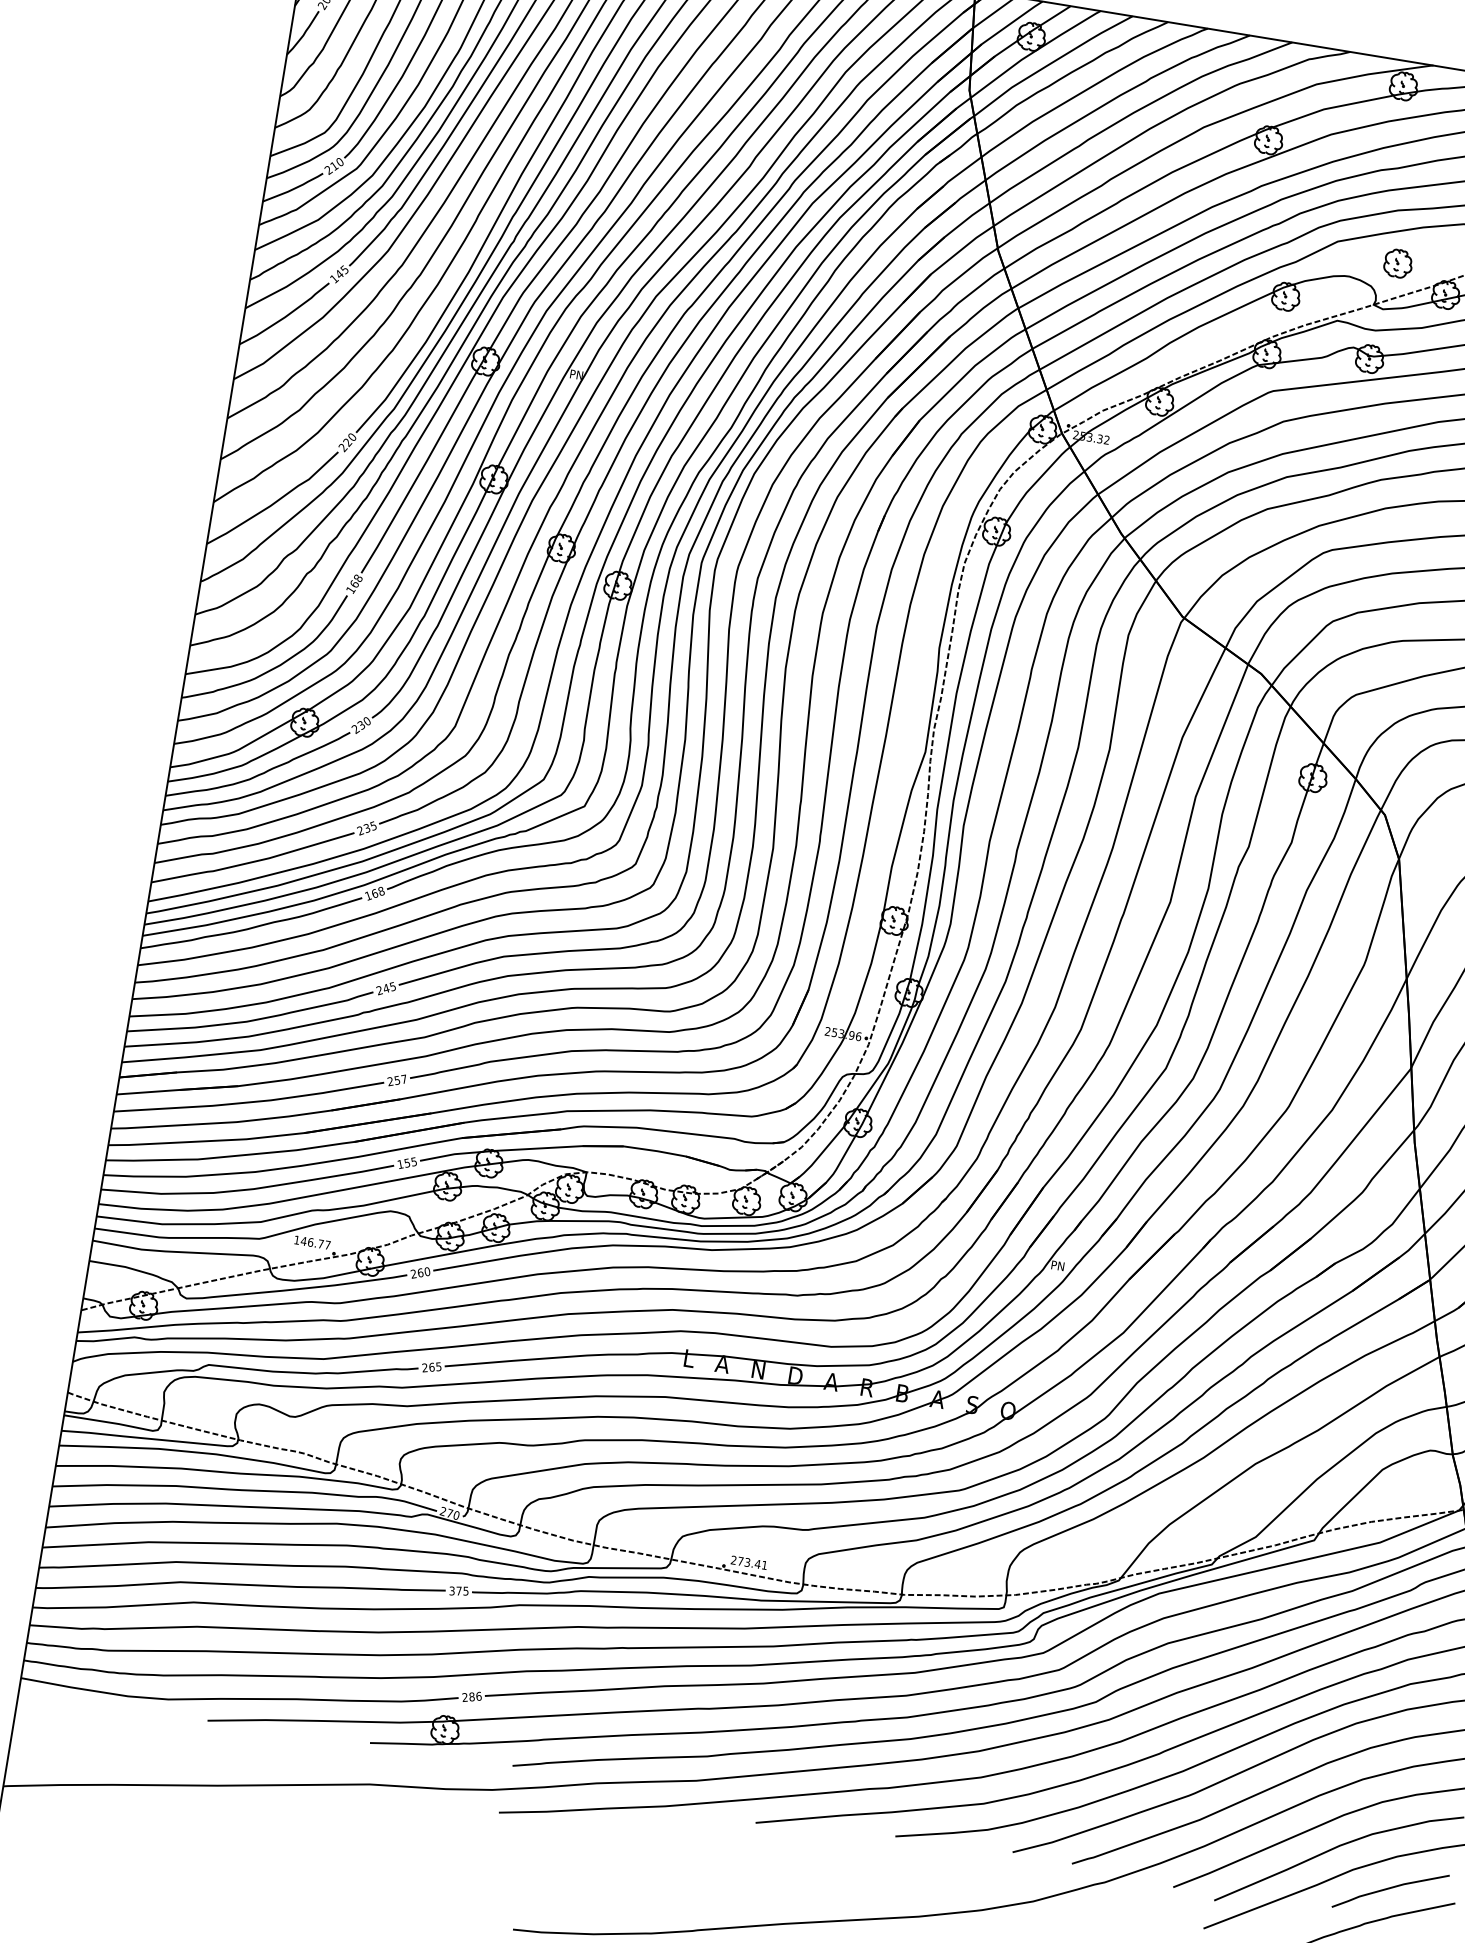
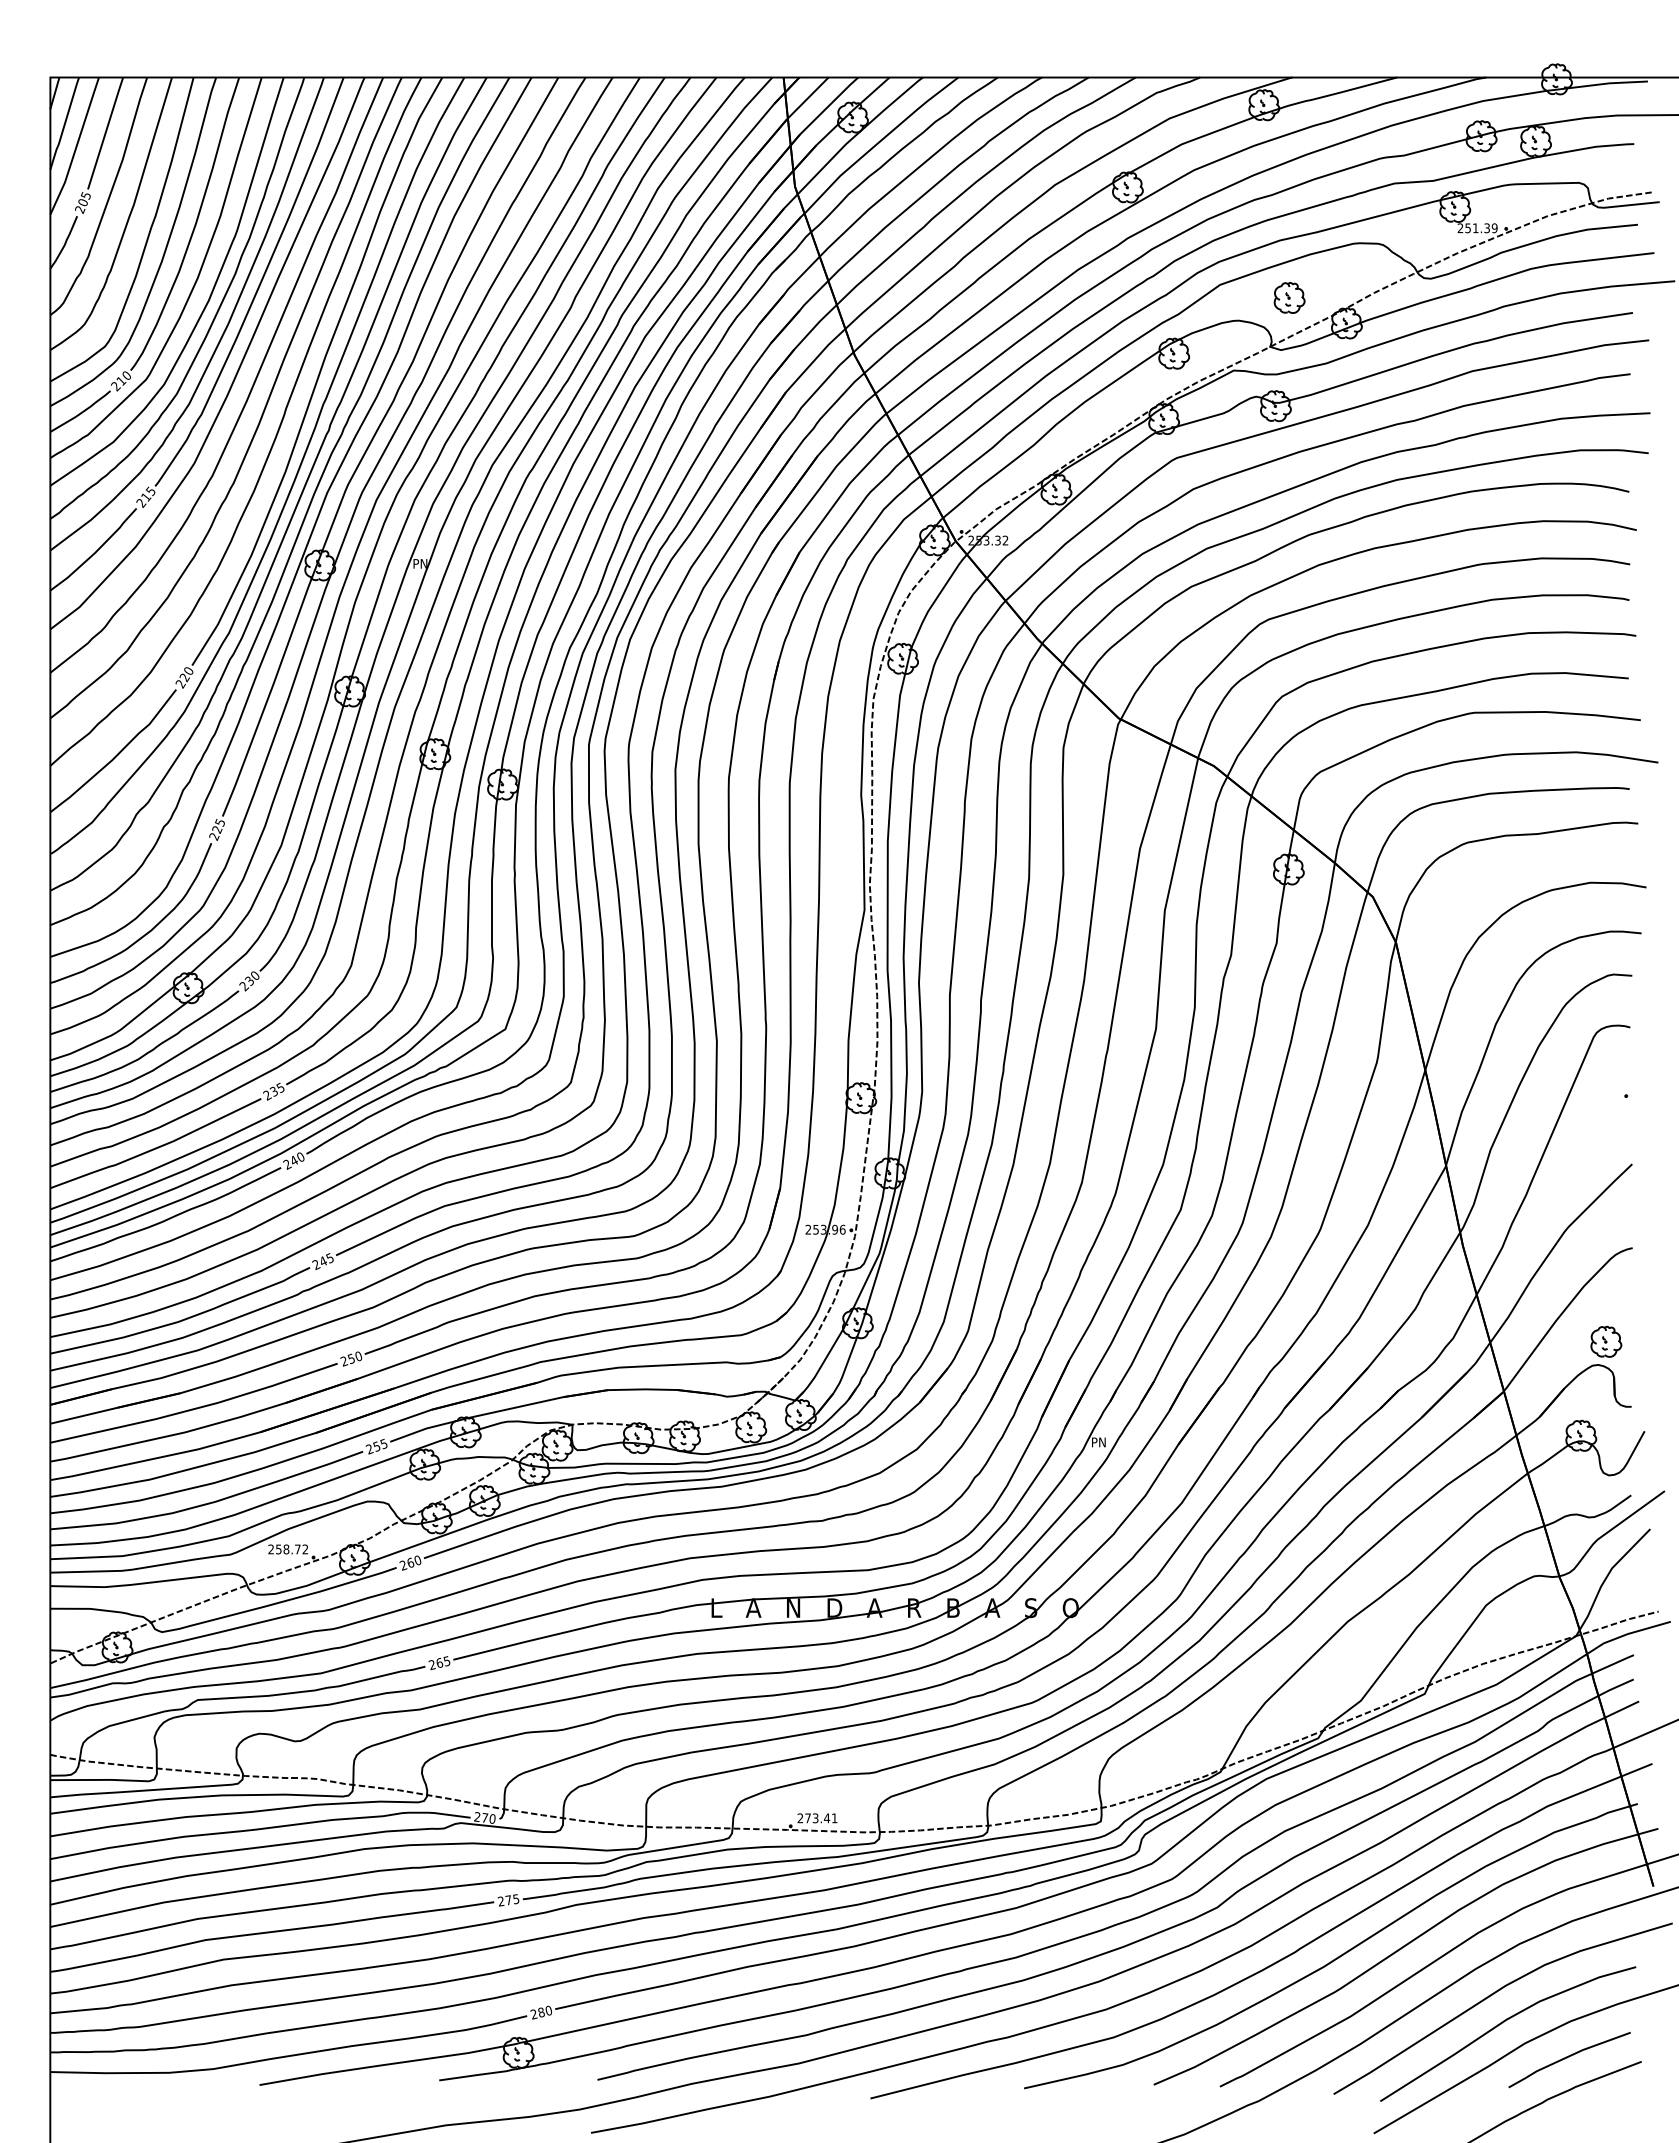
text: (336, 276) -> (143, 500), 145 -> 215
text: (354, 584) -> (217, 829), 168 -> 225
text: (374, 893) -> (293, 1160), 168 -> 240
text: (403, 1079) -> (357, 1356), 257 -> 250
text: (399, 1164) -> (368, 1449), 155 -> 255
text: (312, 1242) -> (288, 1549), 146.77 -> 258.72
text: (451, 1590) -> (500, 1901), 375 -> 275
text: (478, 1695) -> (548, 2009), 286 -> 280

